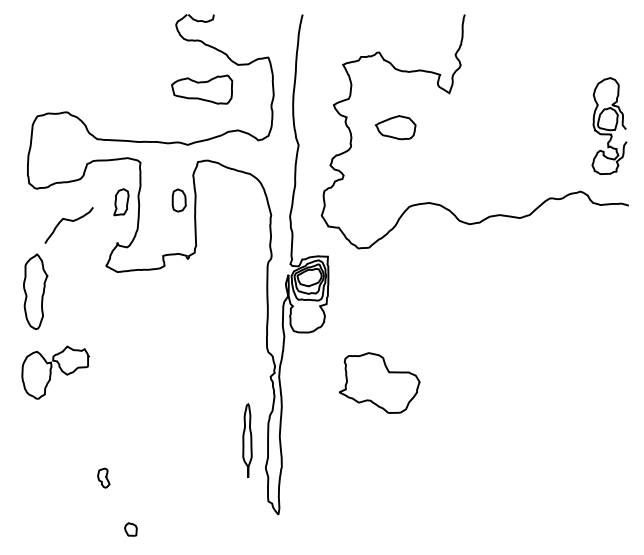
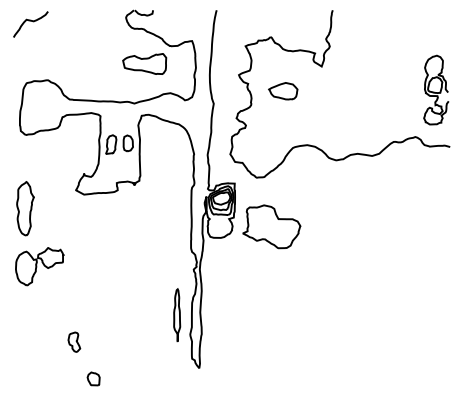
part: (121, 202) -> (111, 144), moved
curve: (69, 221) -> (31, 21), moved
part: (379, 382) -> (271, 226), moved
part: (103, 477) -> (74, 341), size x1.43
part: (130, 529) -> (93, 378), size x1.43

